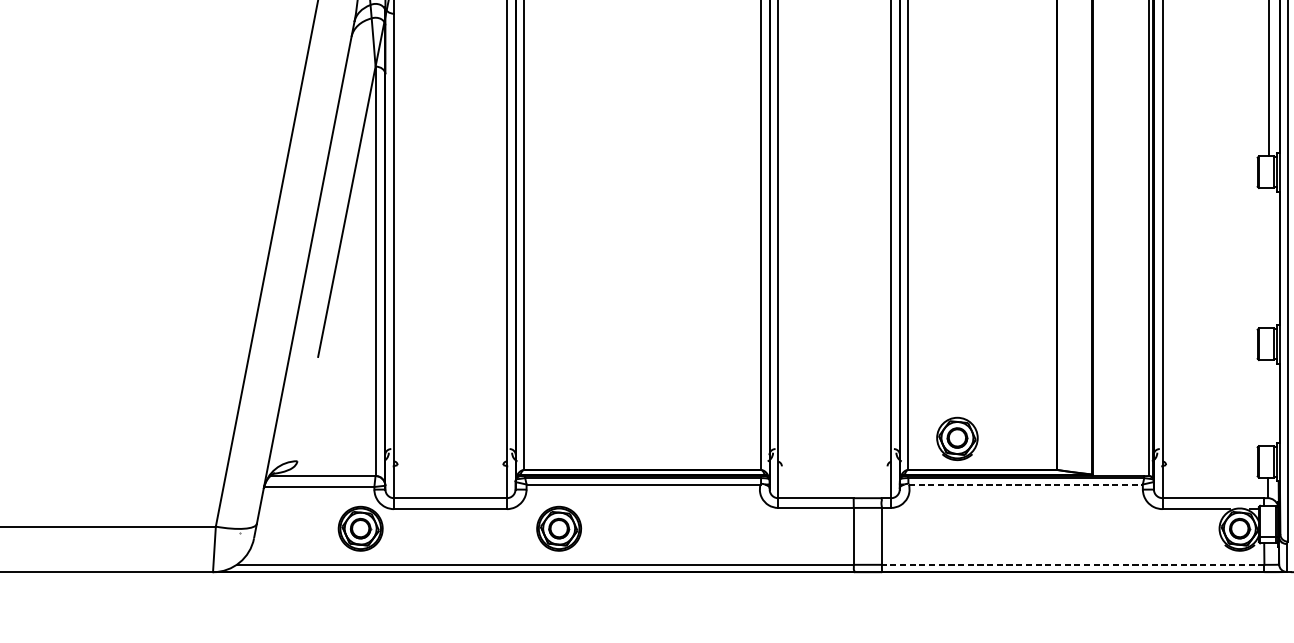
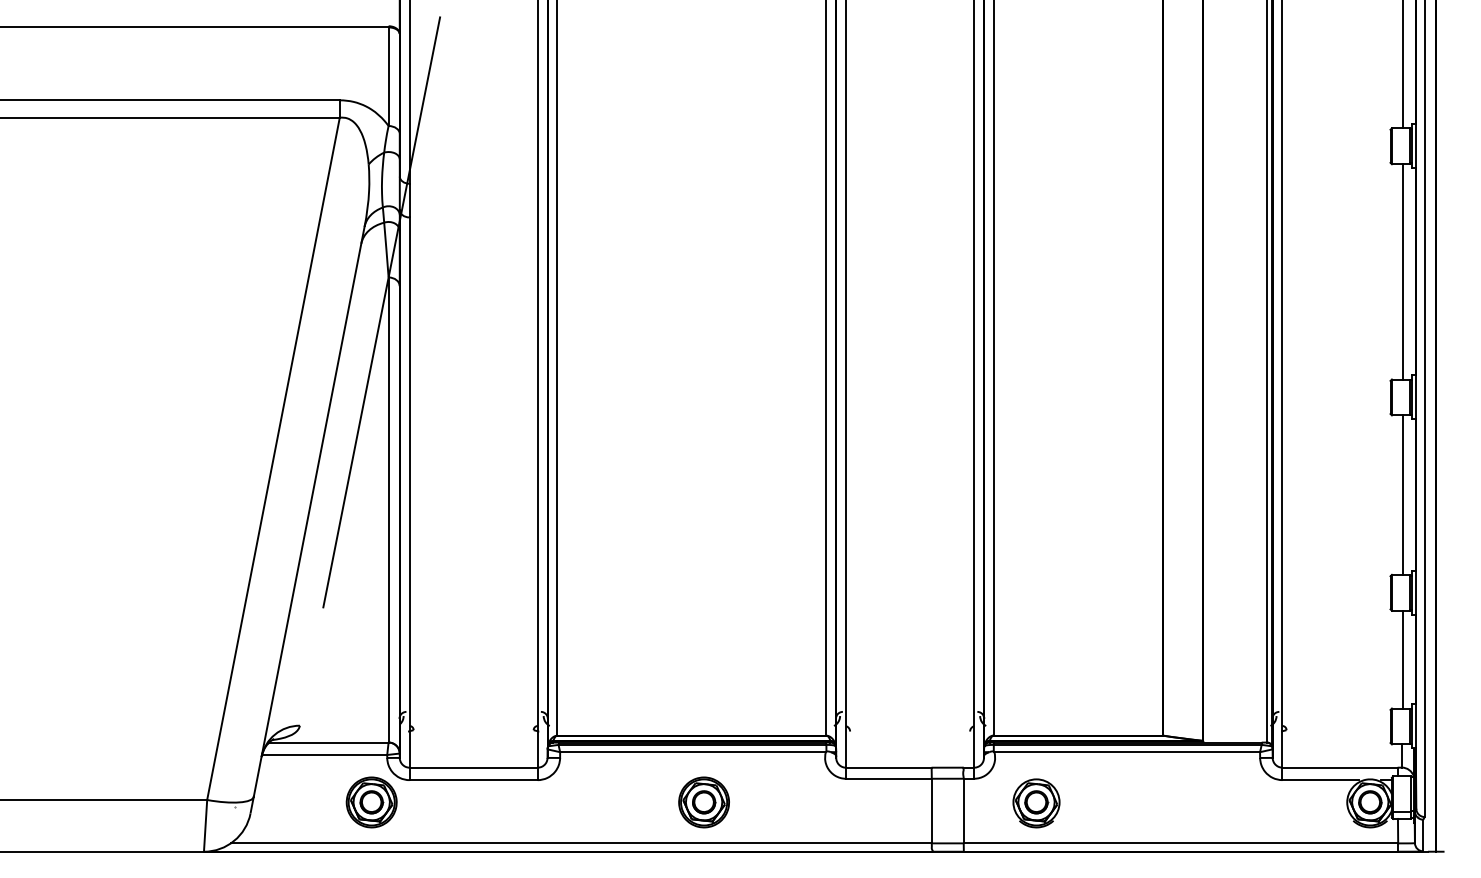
line: (1269, 257) -> (1403, 494), added
line: (1269, 402) -> (1403, 659), added
part: (957, 439) -> (1036, 803), moved
line: (1026, 484) -> (1127, 752), dashed -> solid
part: (558, 528) -> (703, 802), moved
line: (1072, 564) -> (1180, 843), dashed -> solid

